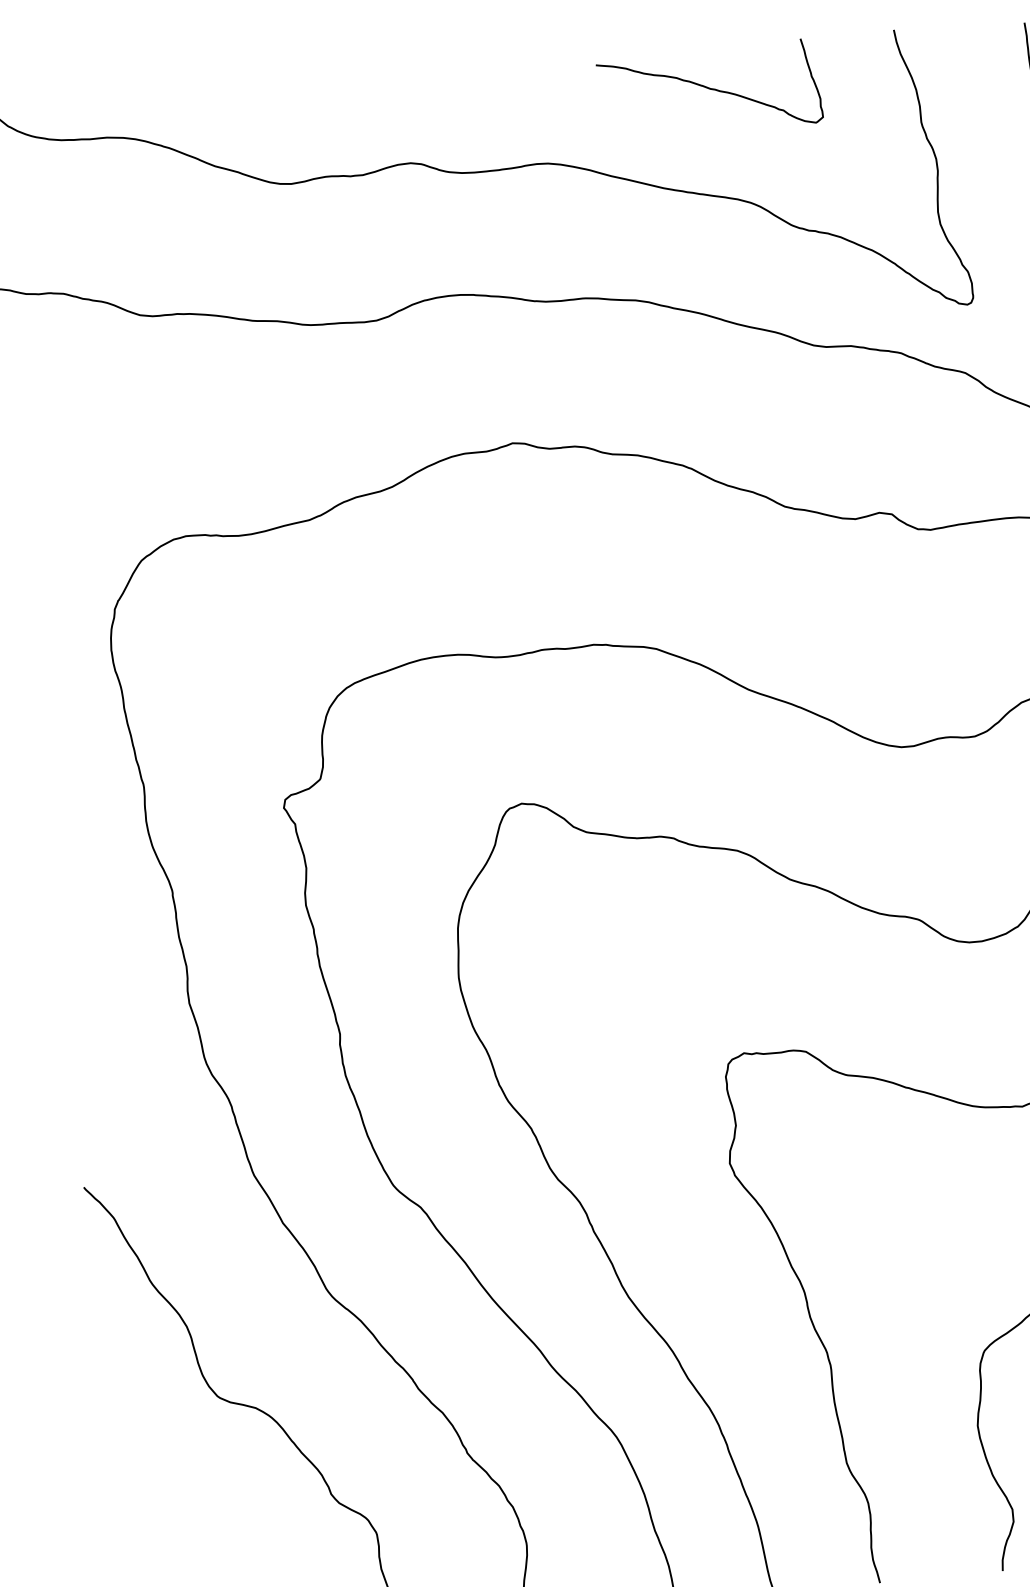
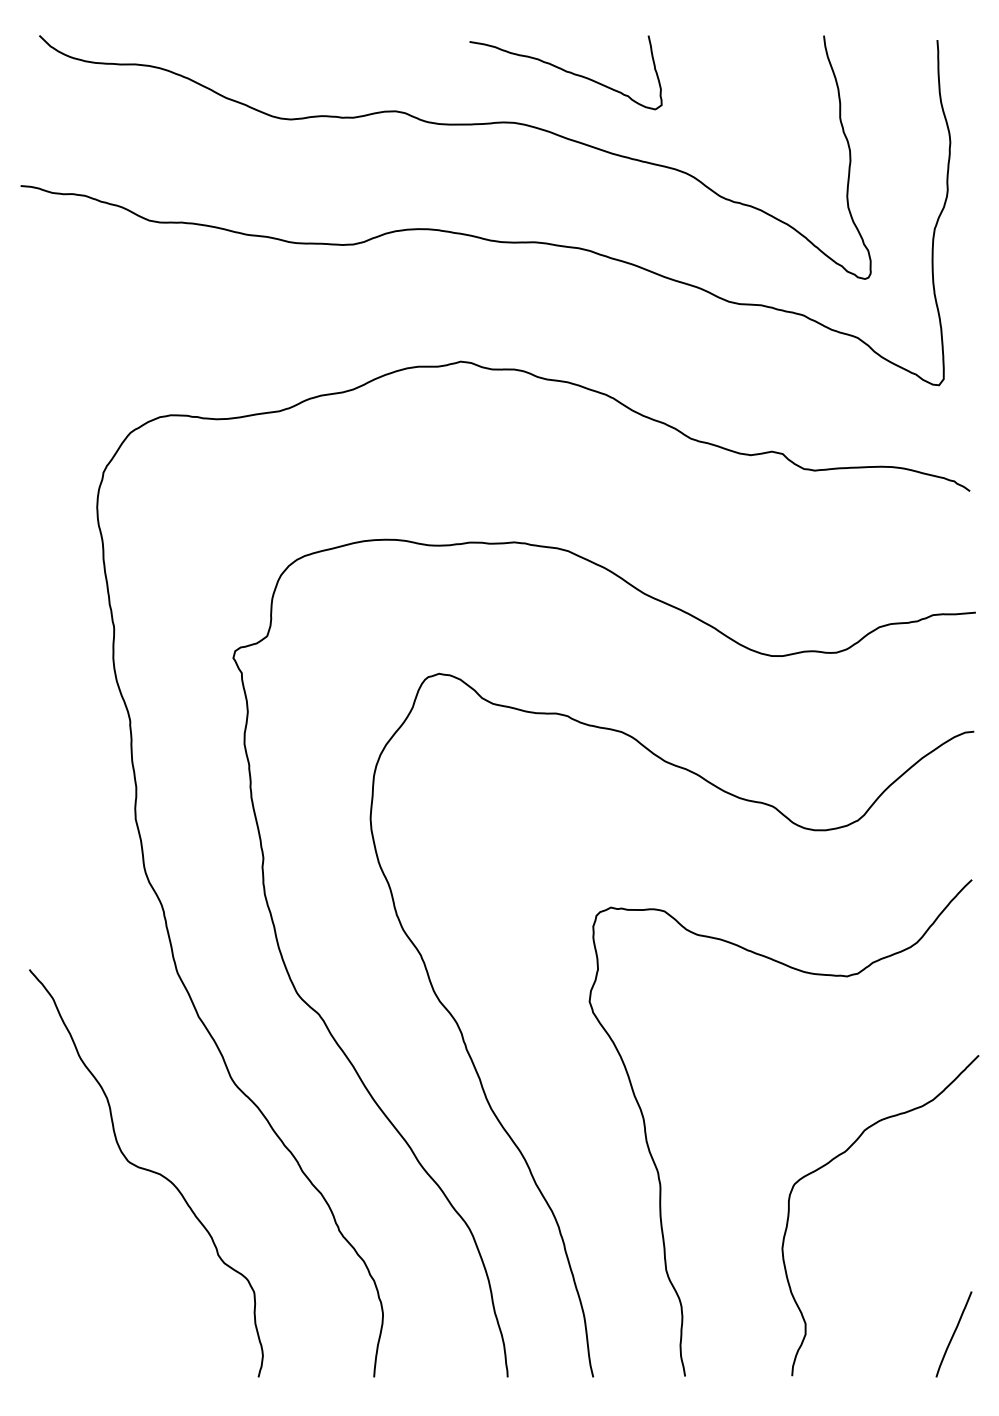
curve: (709, 90) -> (565, 72), moved

